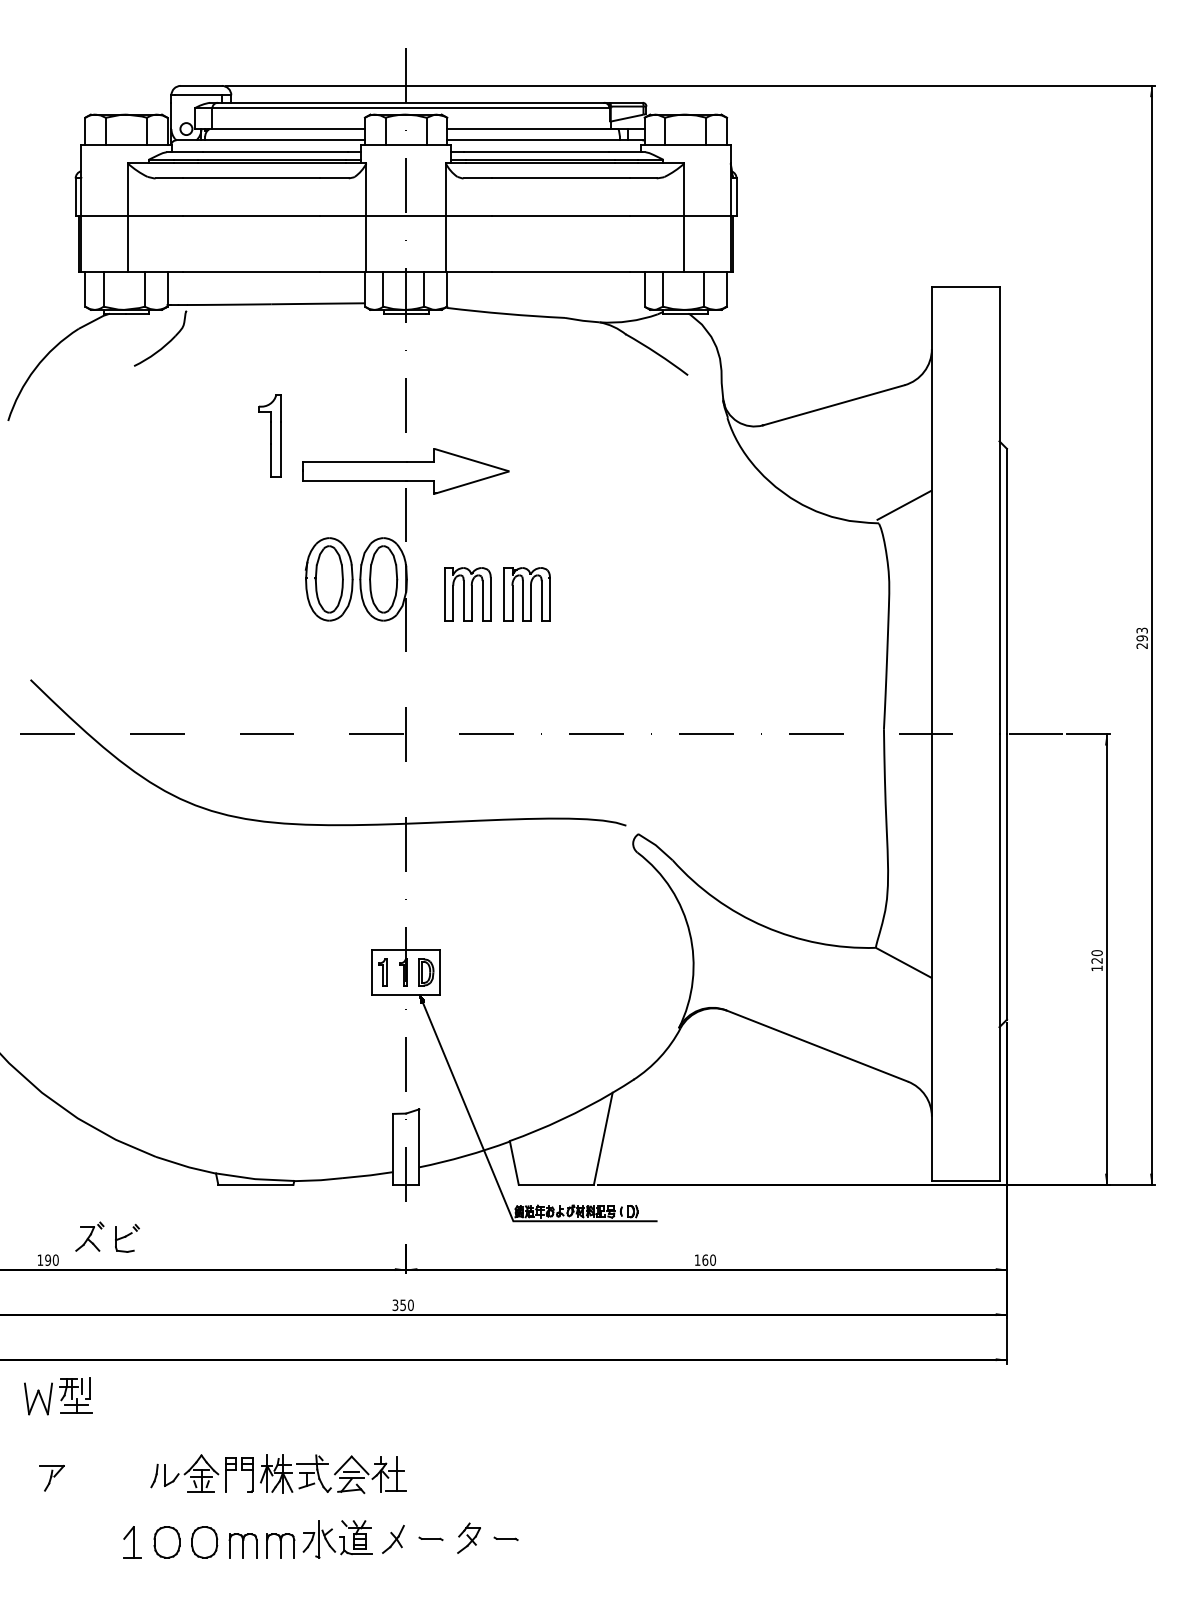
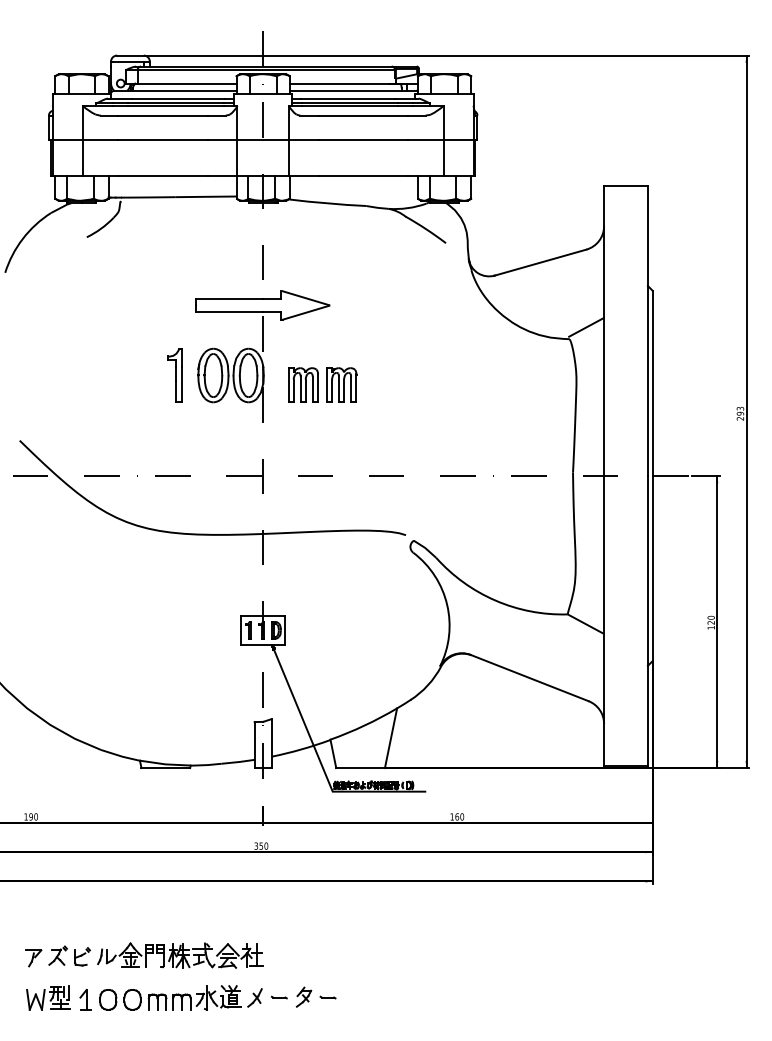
part: (269, 435) -> (174, 375), moved
part: (107, 1236) -> (69, 955), moved
part: (57, 1395) -> (48, 997), moved

